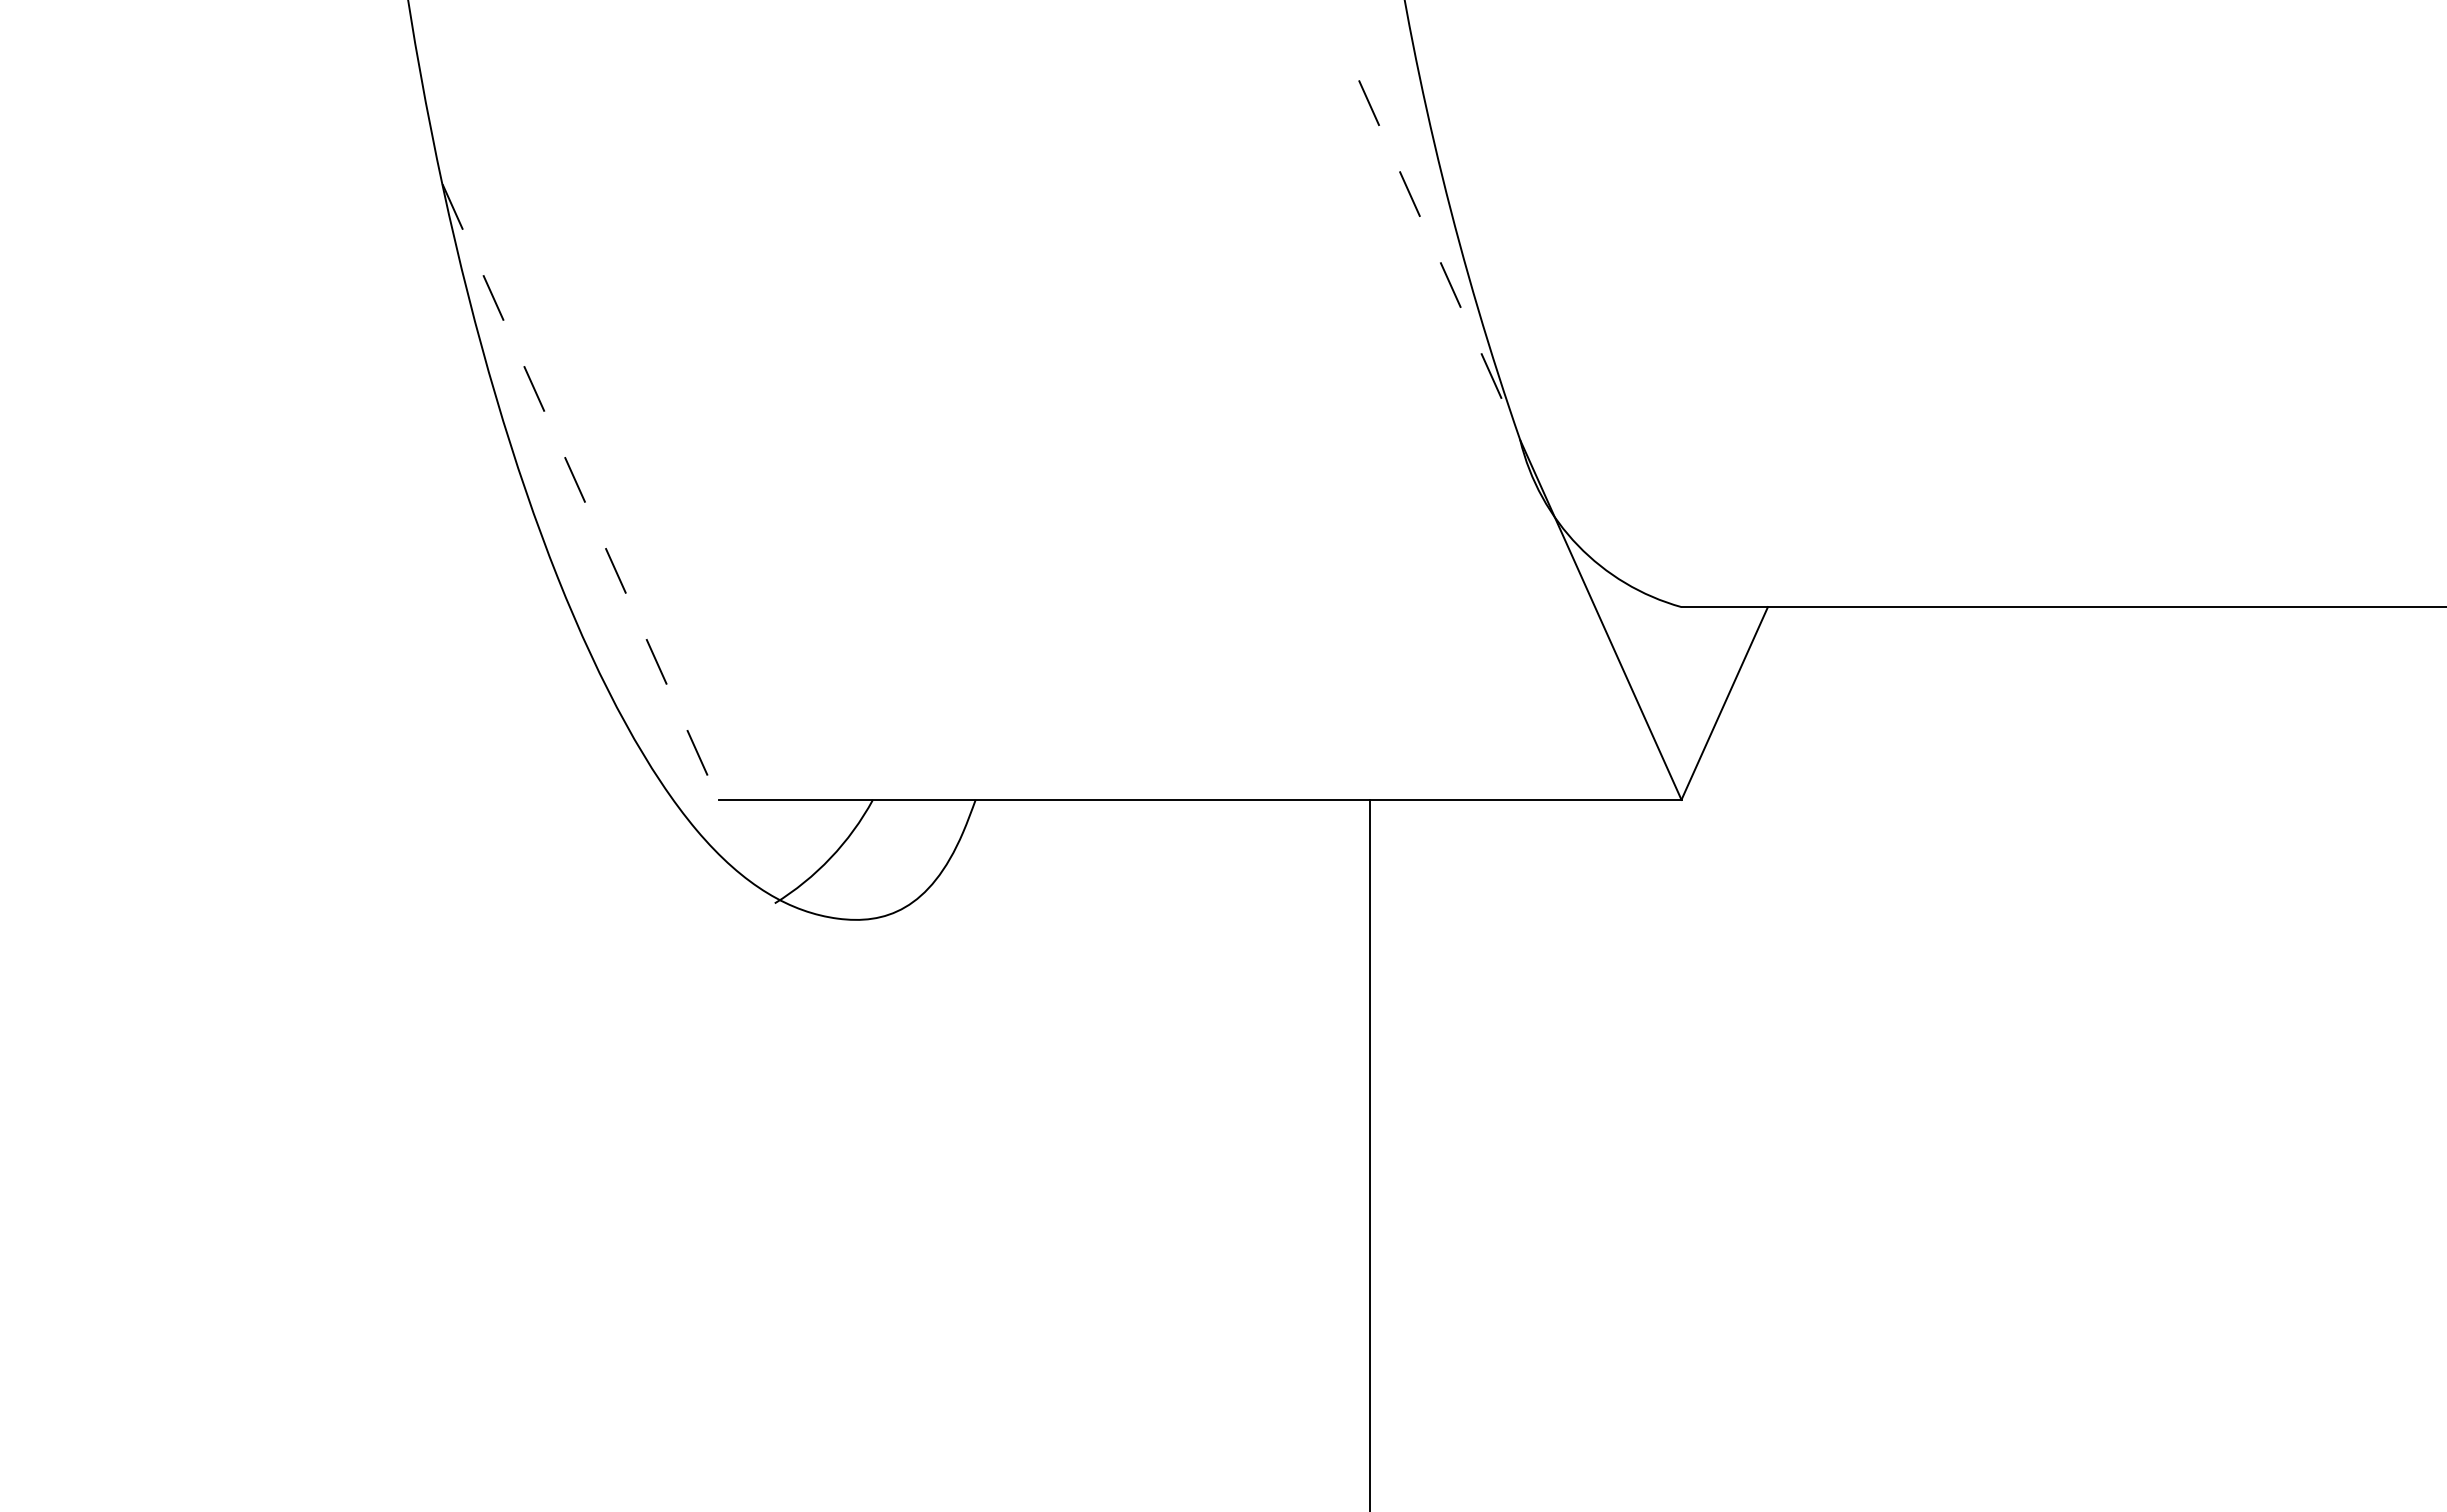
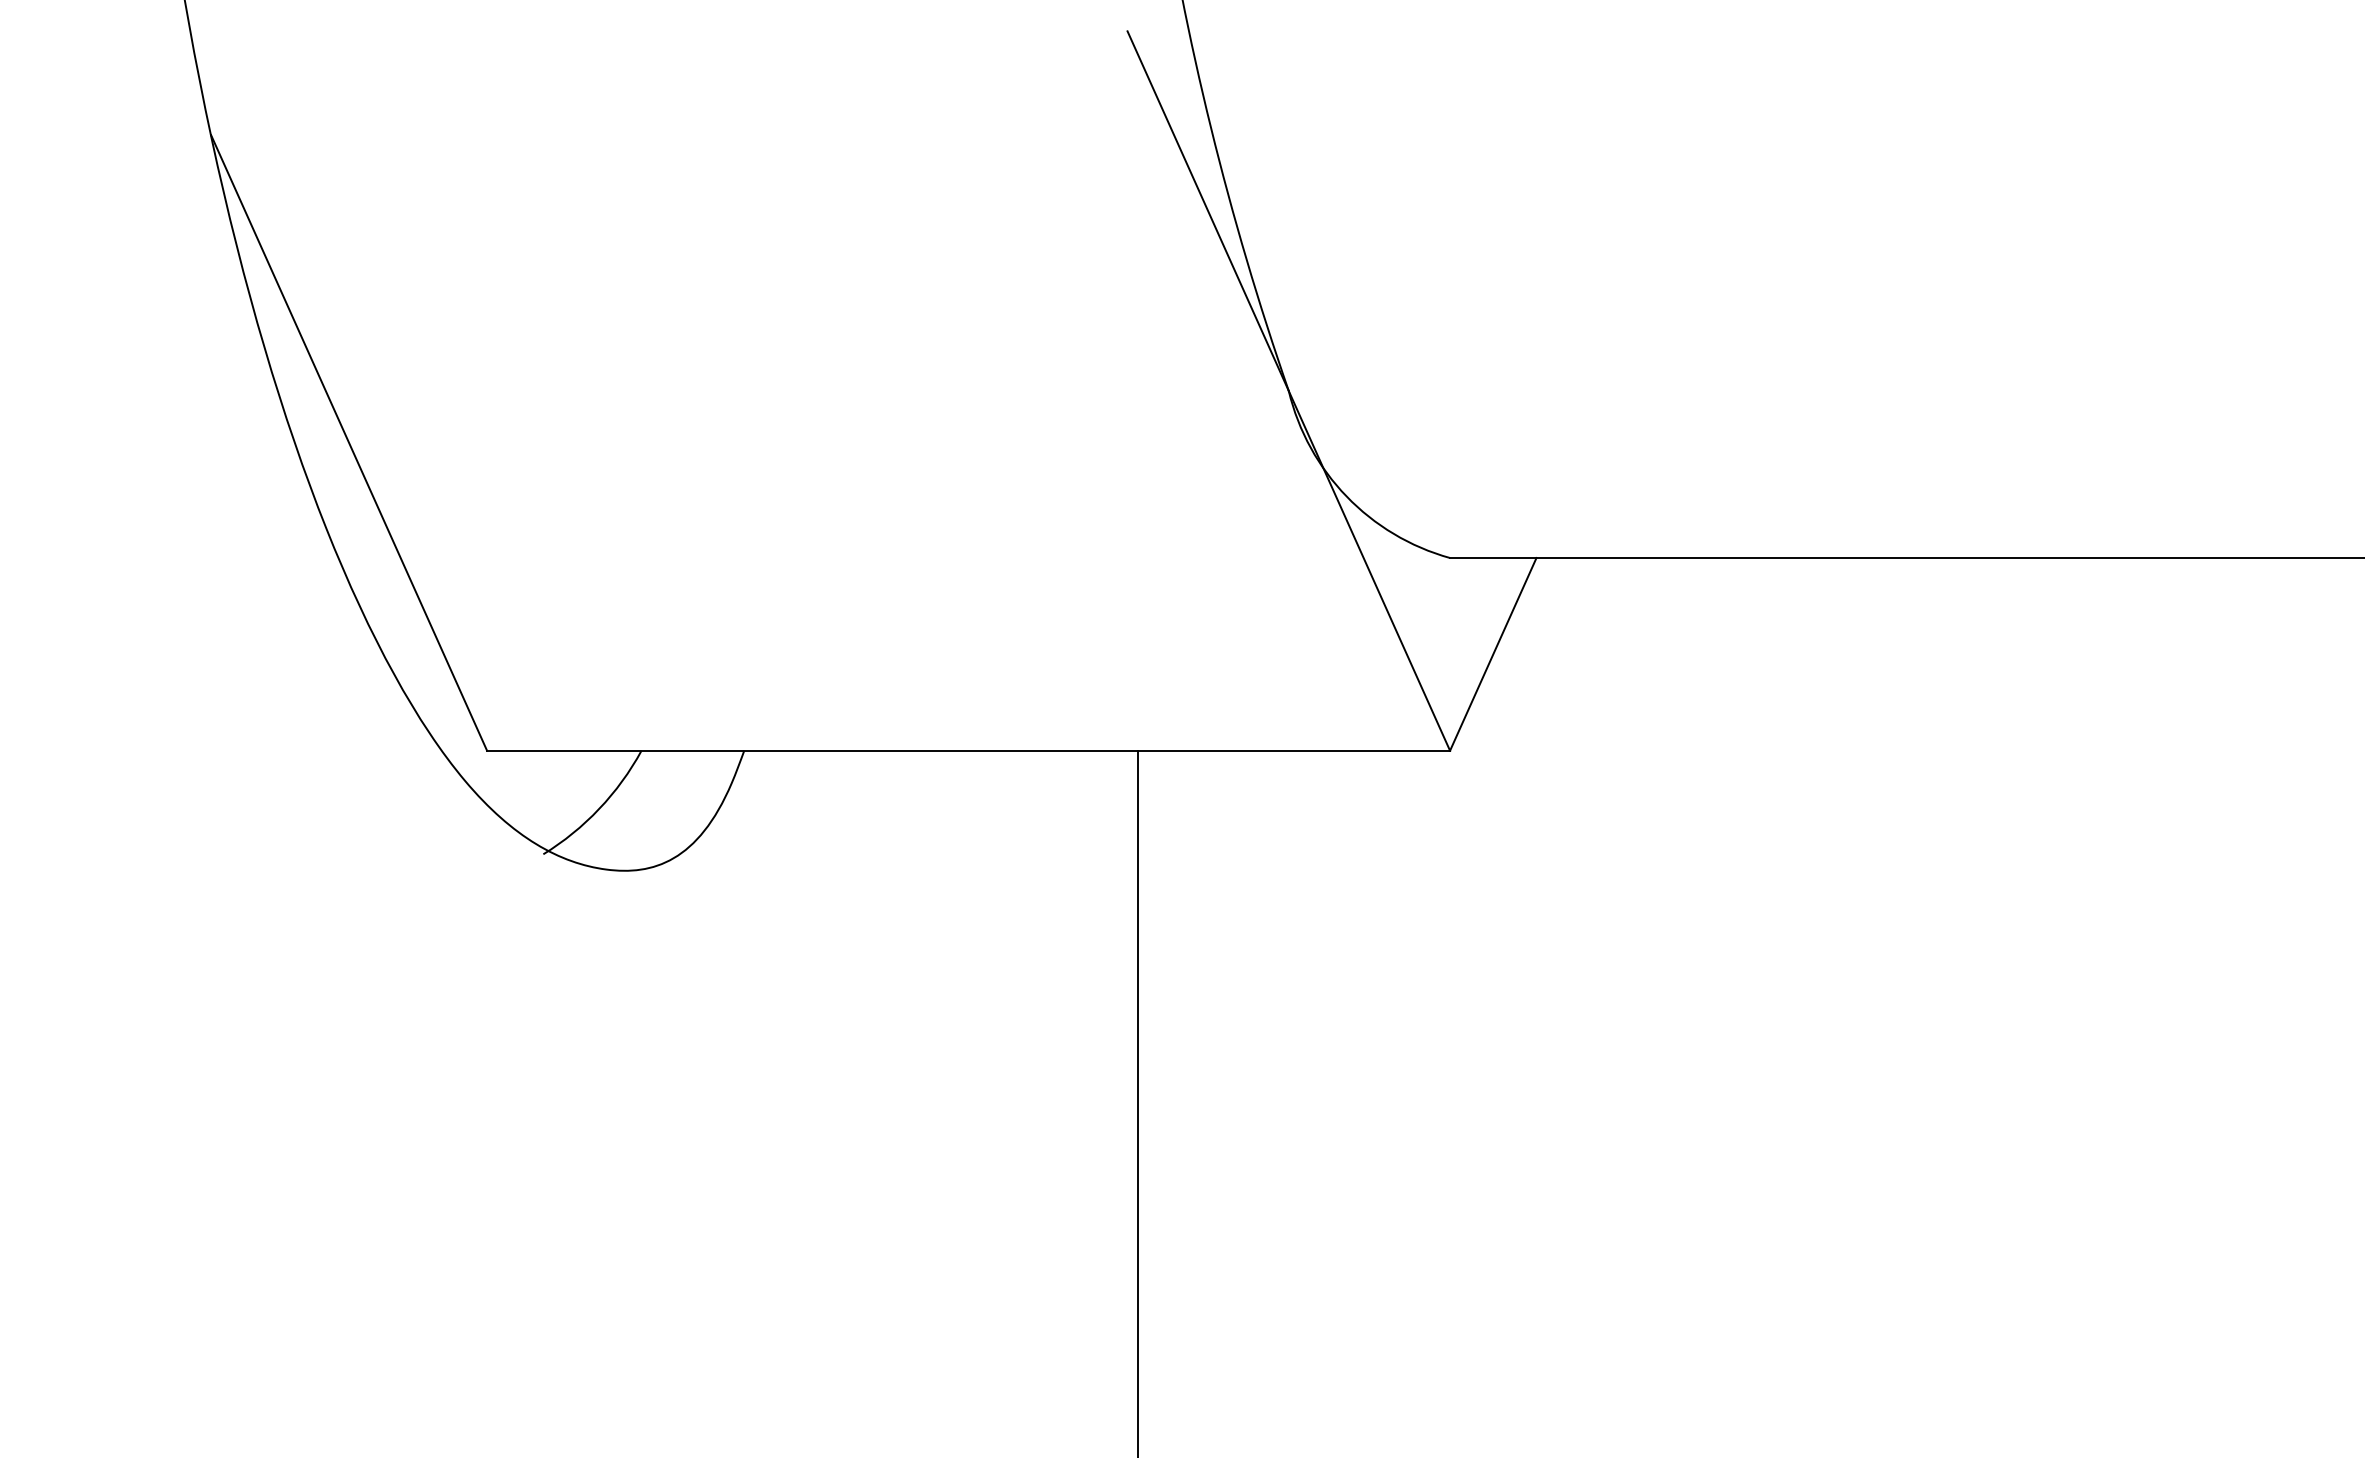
line: (1439, 260) -> (1208, 211), dashed -> solid
line: (580, 492) -> (349, 443), dashed -> solid

